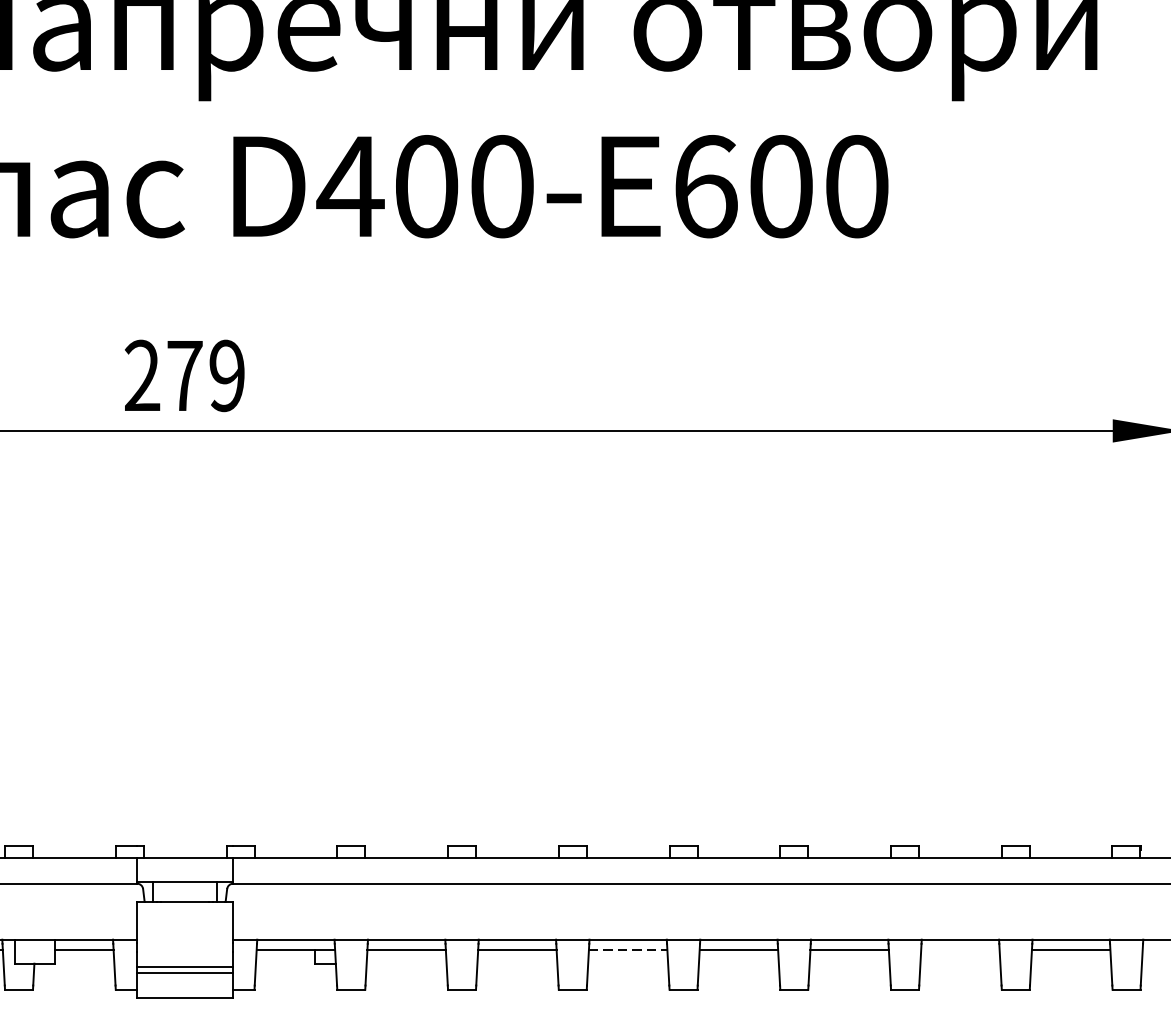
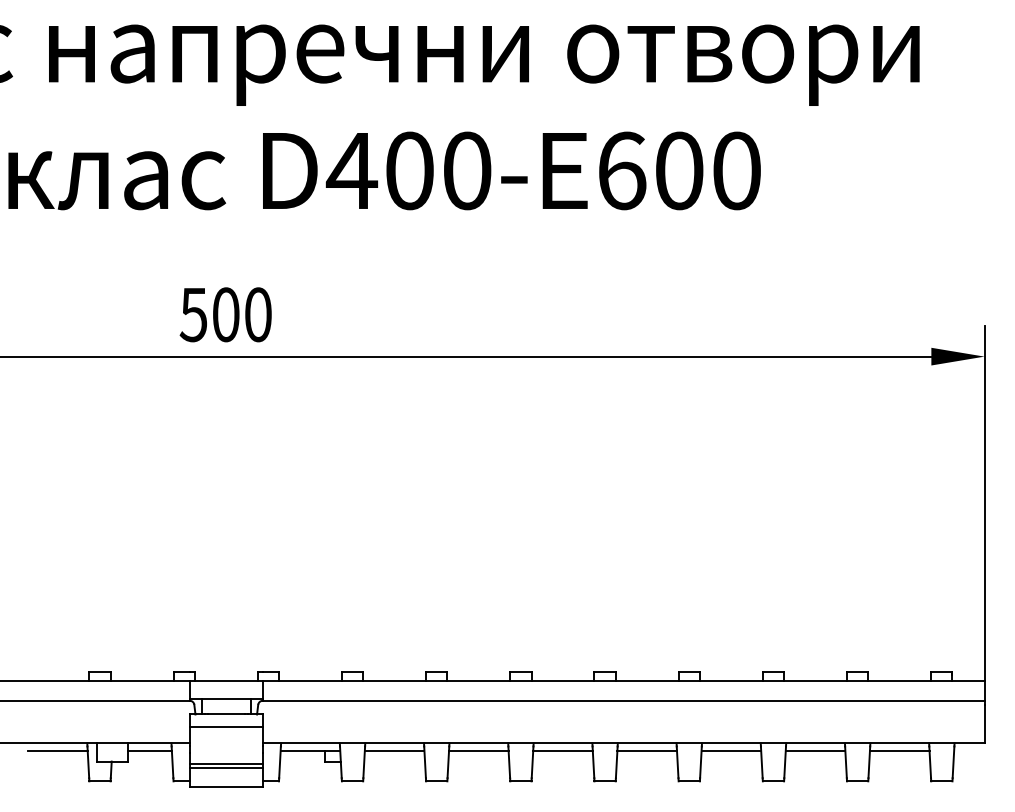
text: (184, 375) -> (225, 314), 279 -> 500
line: (184, 917) -> (225, 726), added
line: (628, 949) -> (563, 750), dashed -> solid
line: (960, 949) -> (815, 750), added

